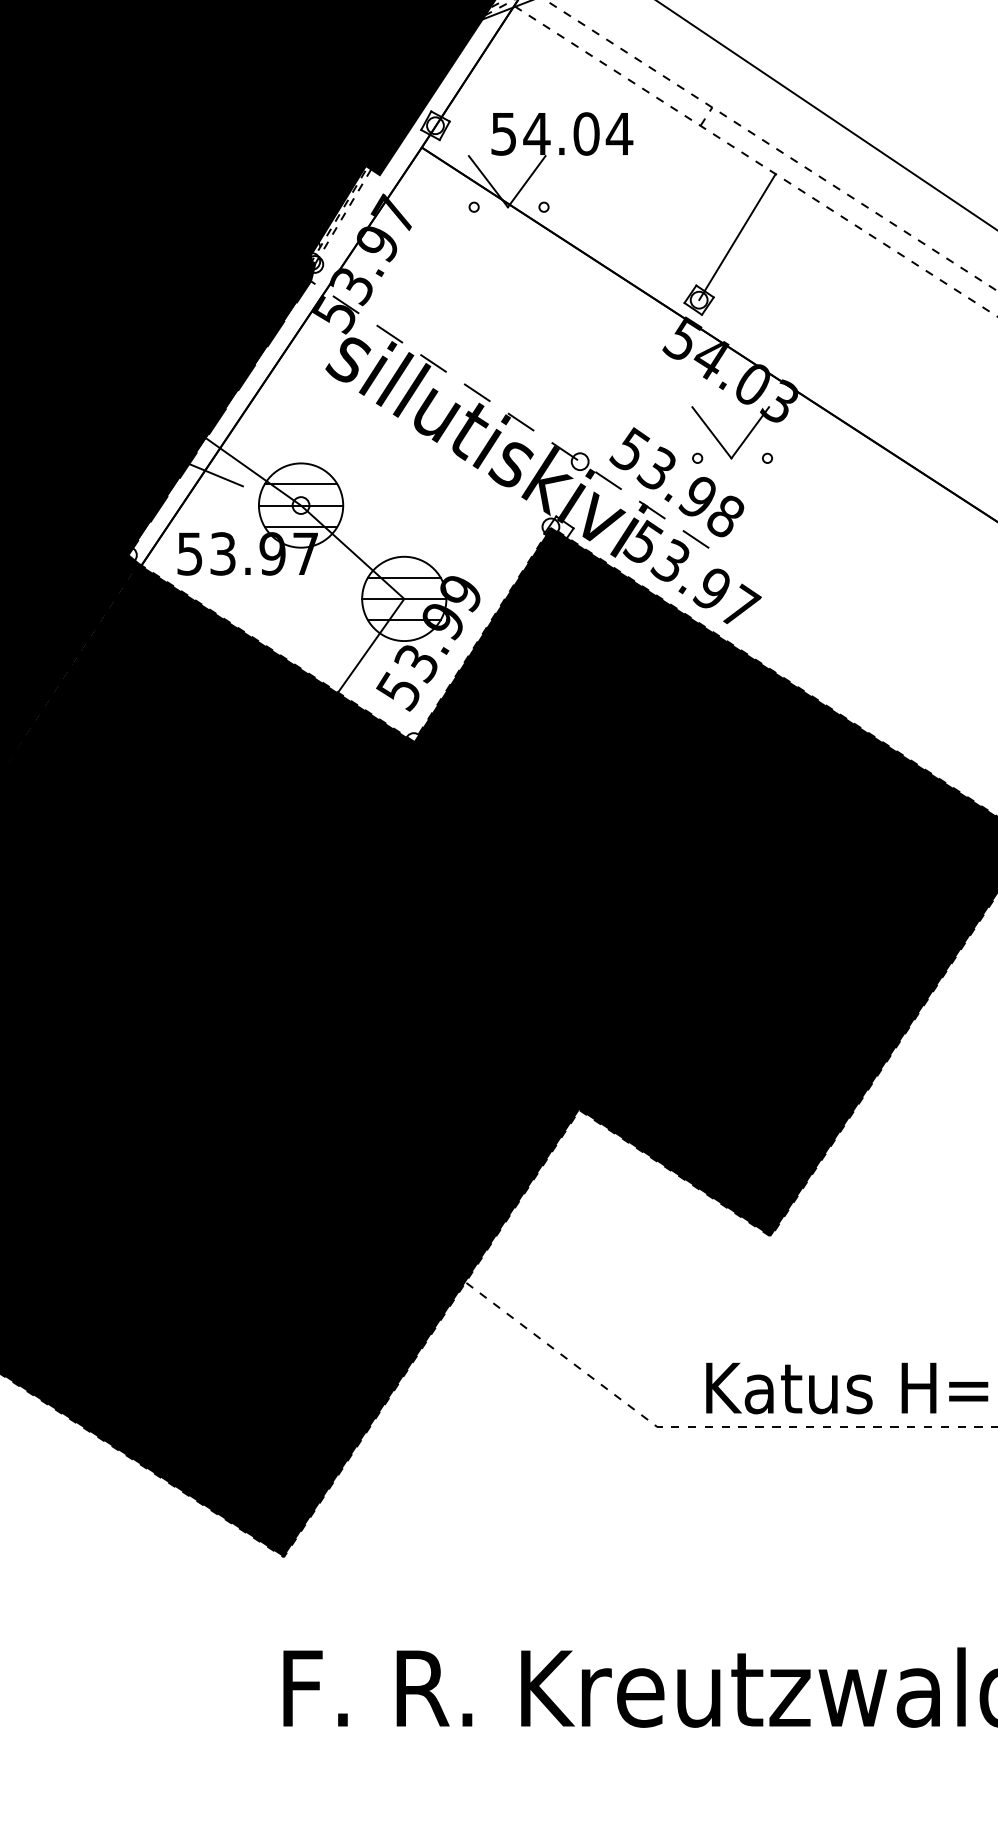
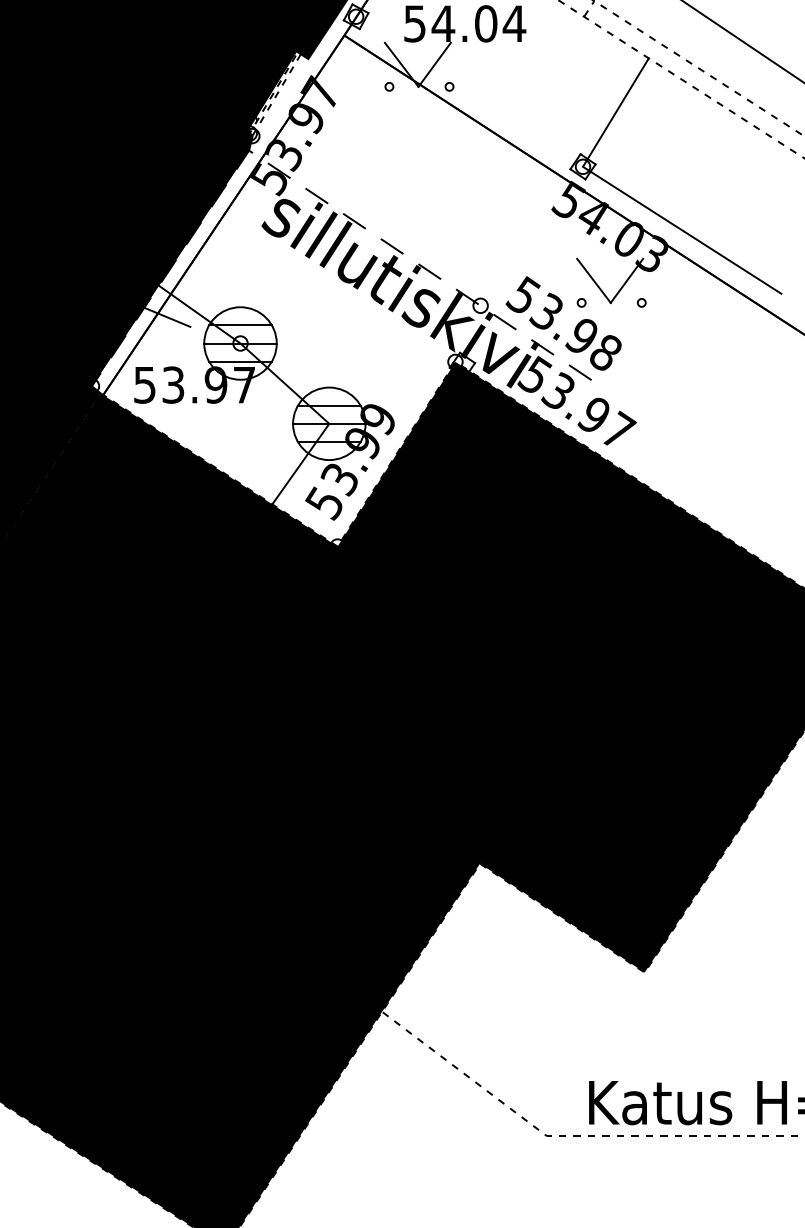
line: (814, 373) -> (682, 229), added

